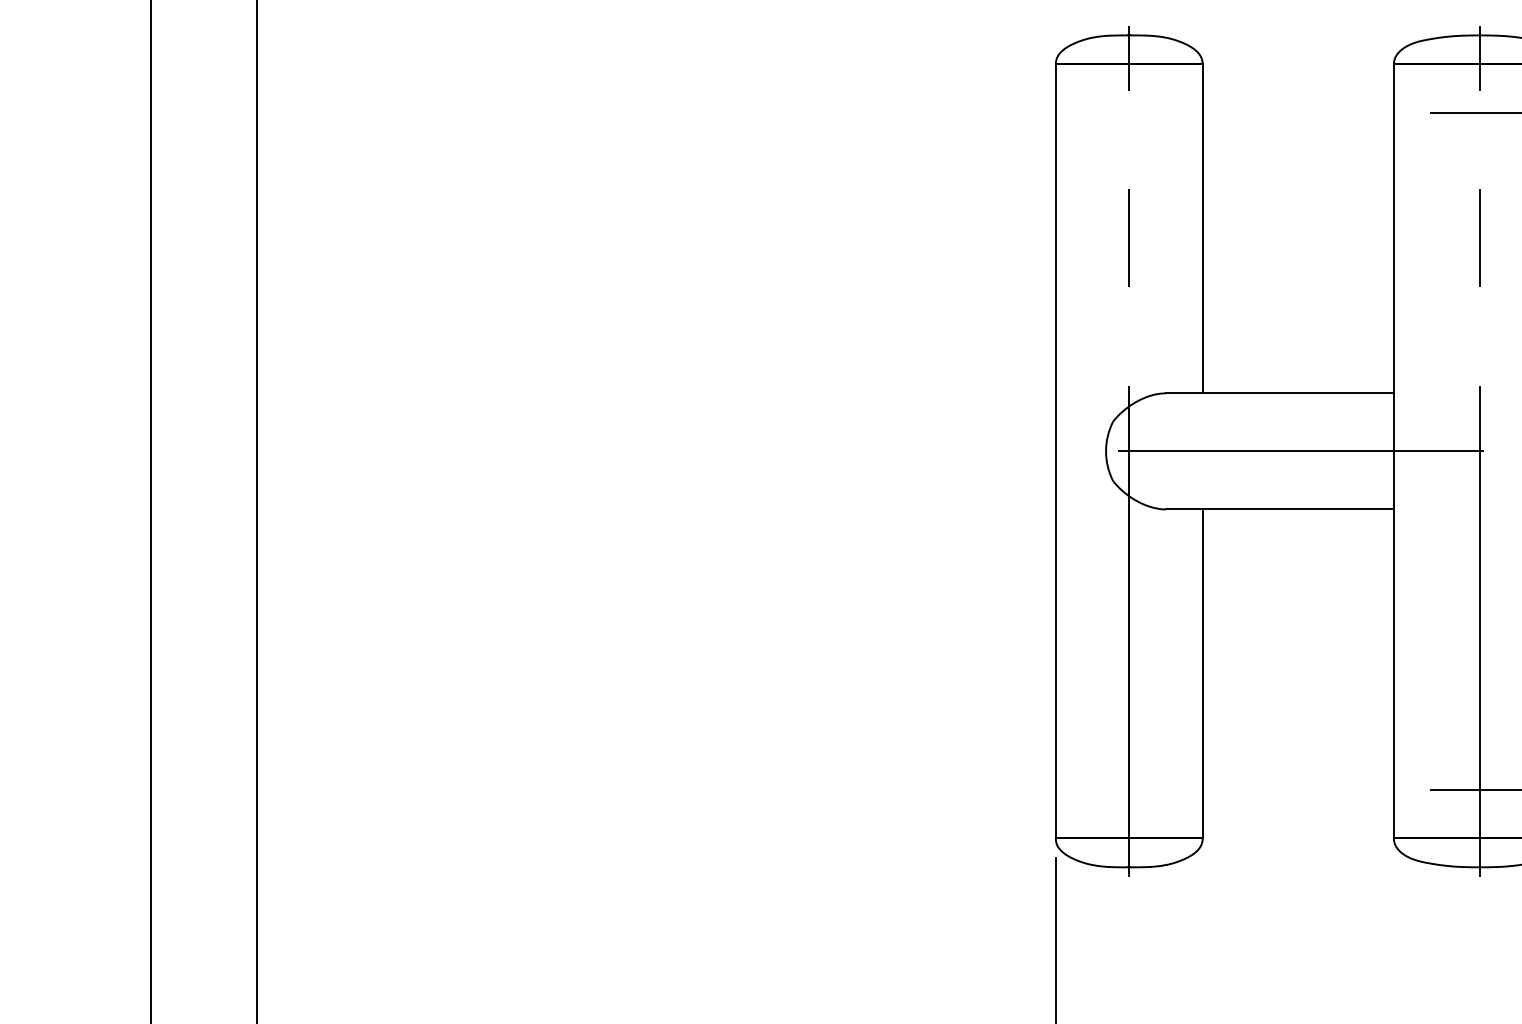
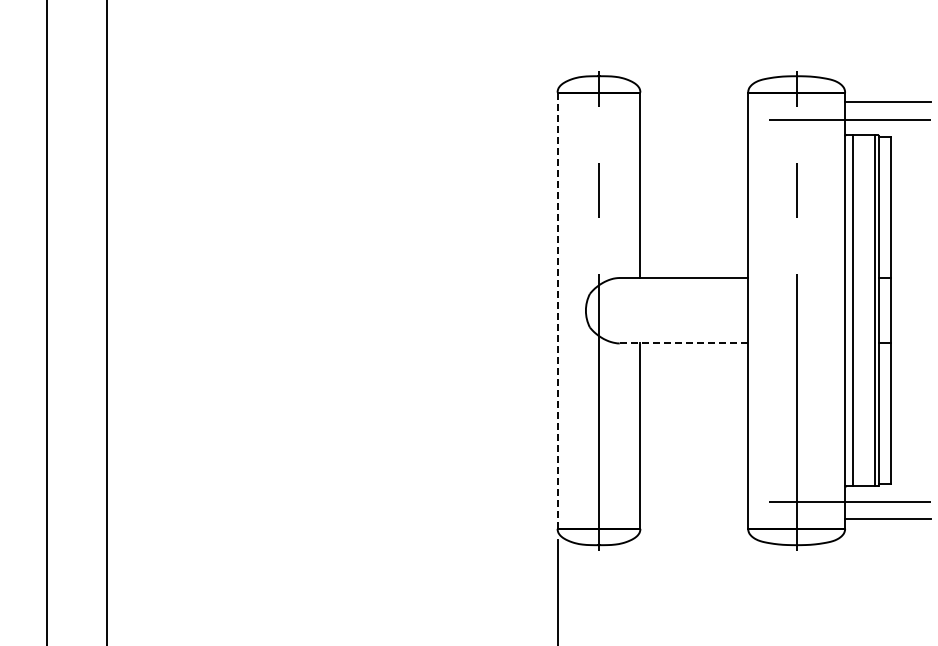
line: (1300, 451) -> (695, 310), removed
line: (1055, 452) -> (557, 311), solid -> dashed
line: (1280, 509) -> (684, 343), solid -> dashed

